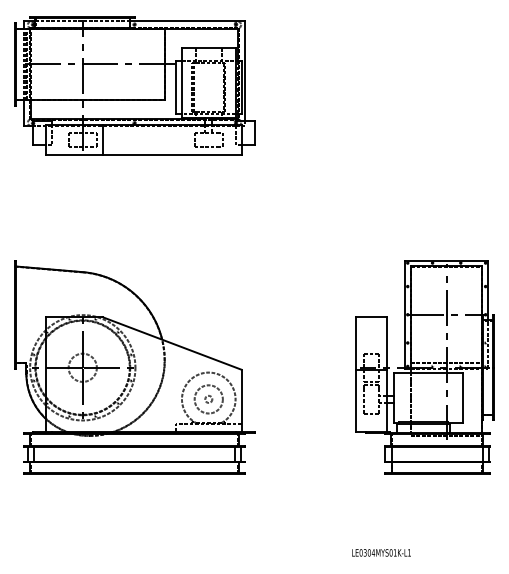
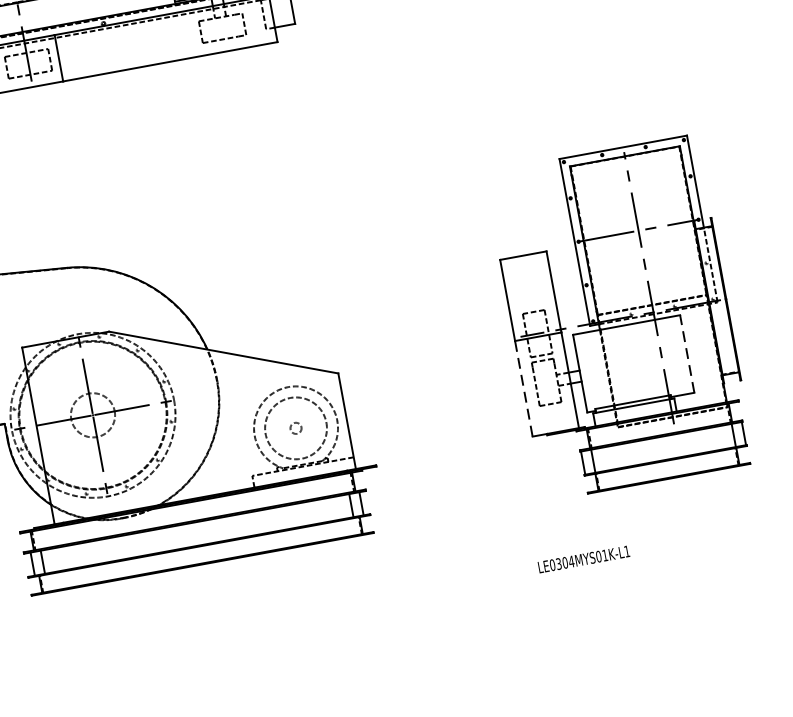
line: (463, 397) -> (687, 353), solid -> dashed
circle: (208, 399) -> (295, 428), size x1.4
line: (356, 401) -> (524, 389), solid -> dashed
text: (381, 552) -> (583, 558), moved

